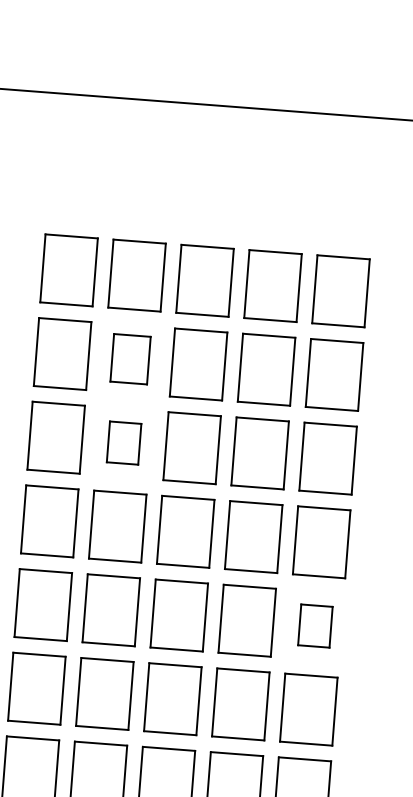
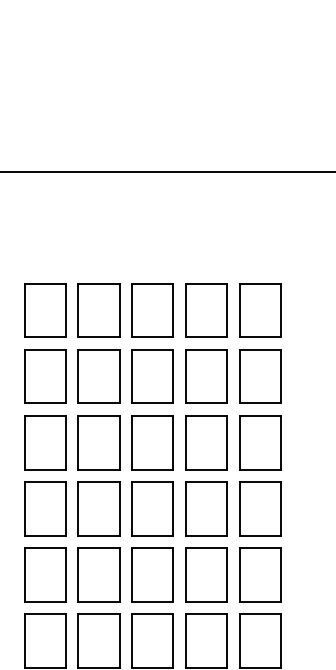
part: (129, 359) -> (98, 376), size x1.43
part: (123, 442) -> (98, 442), size x1.67
part: (315, 625) -> (260, 574), size x1.67

